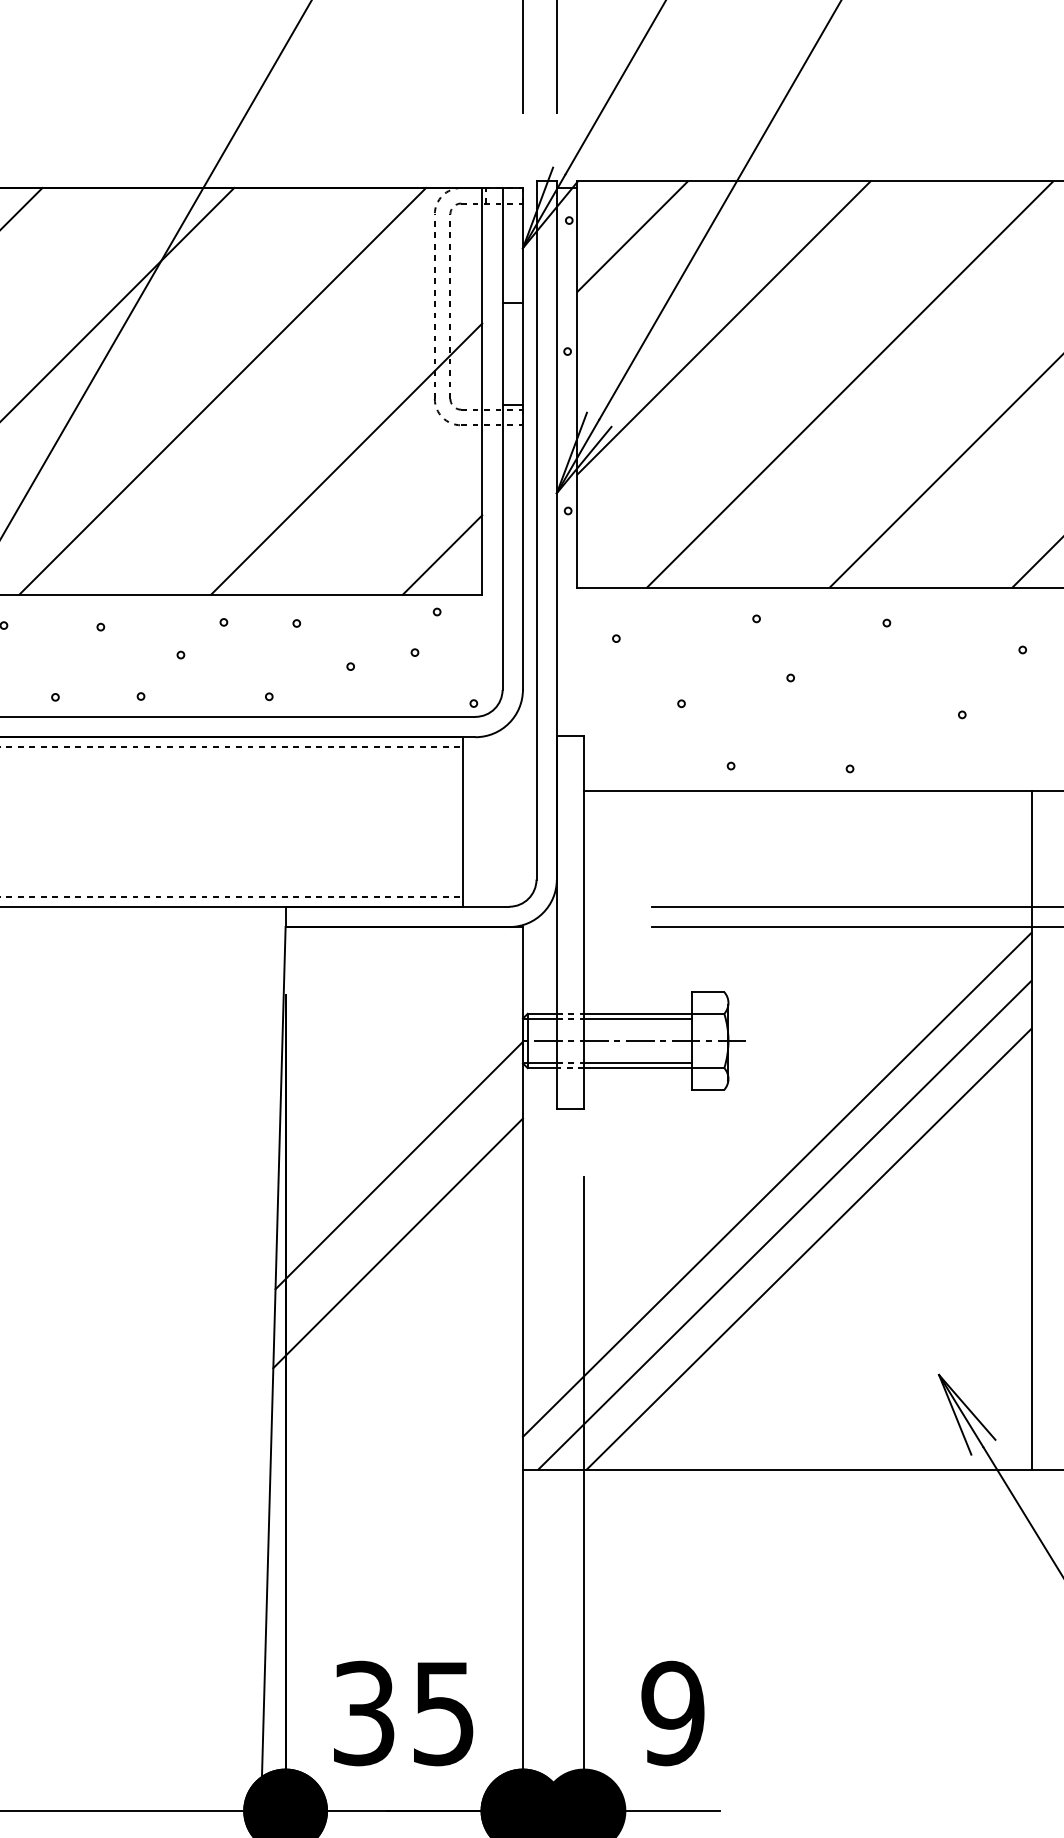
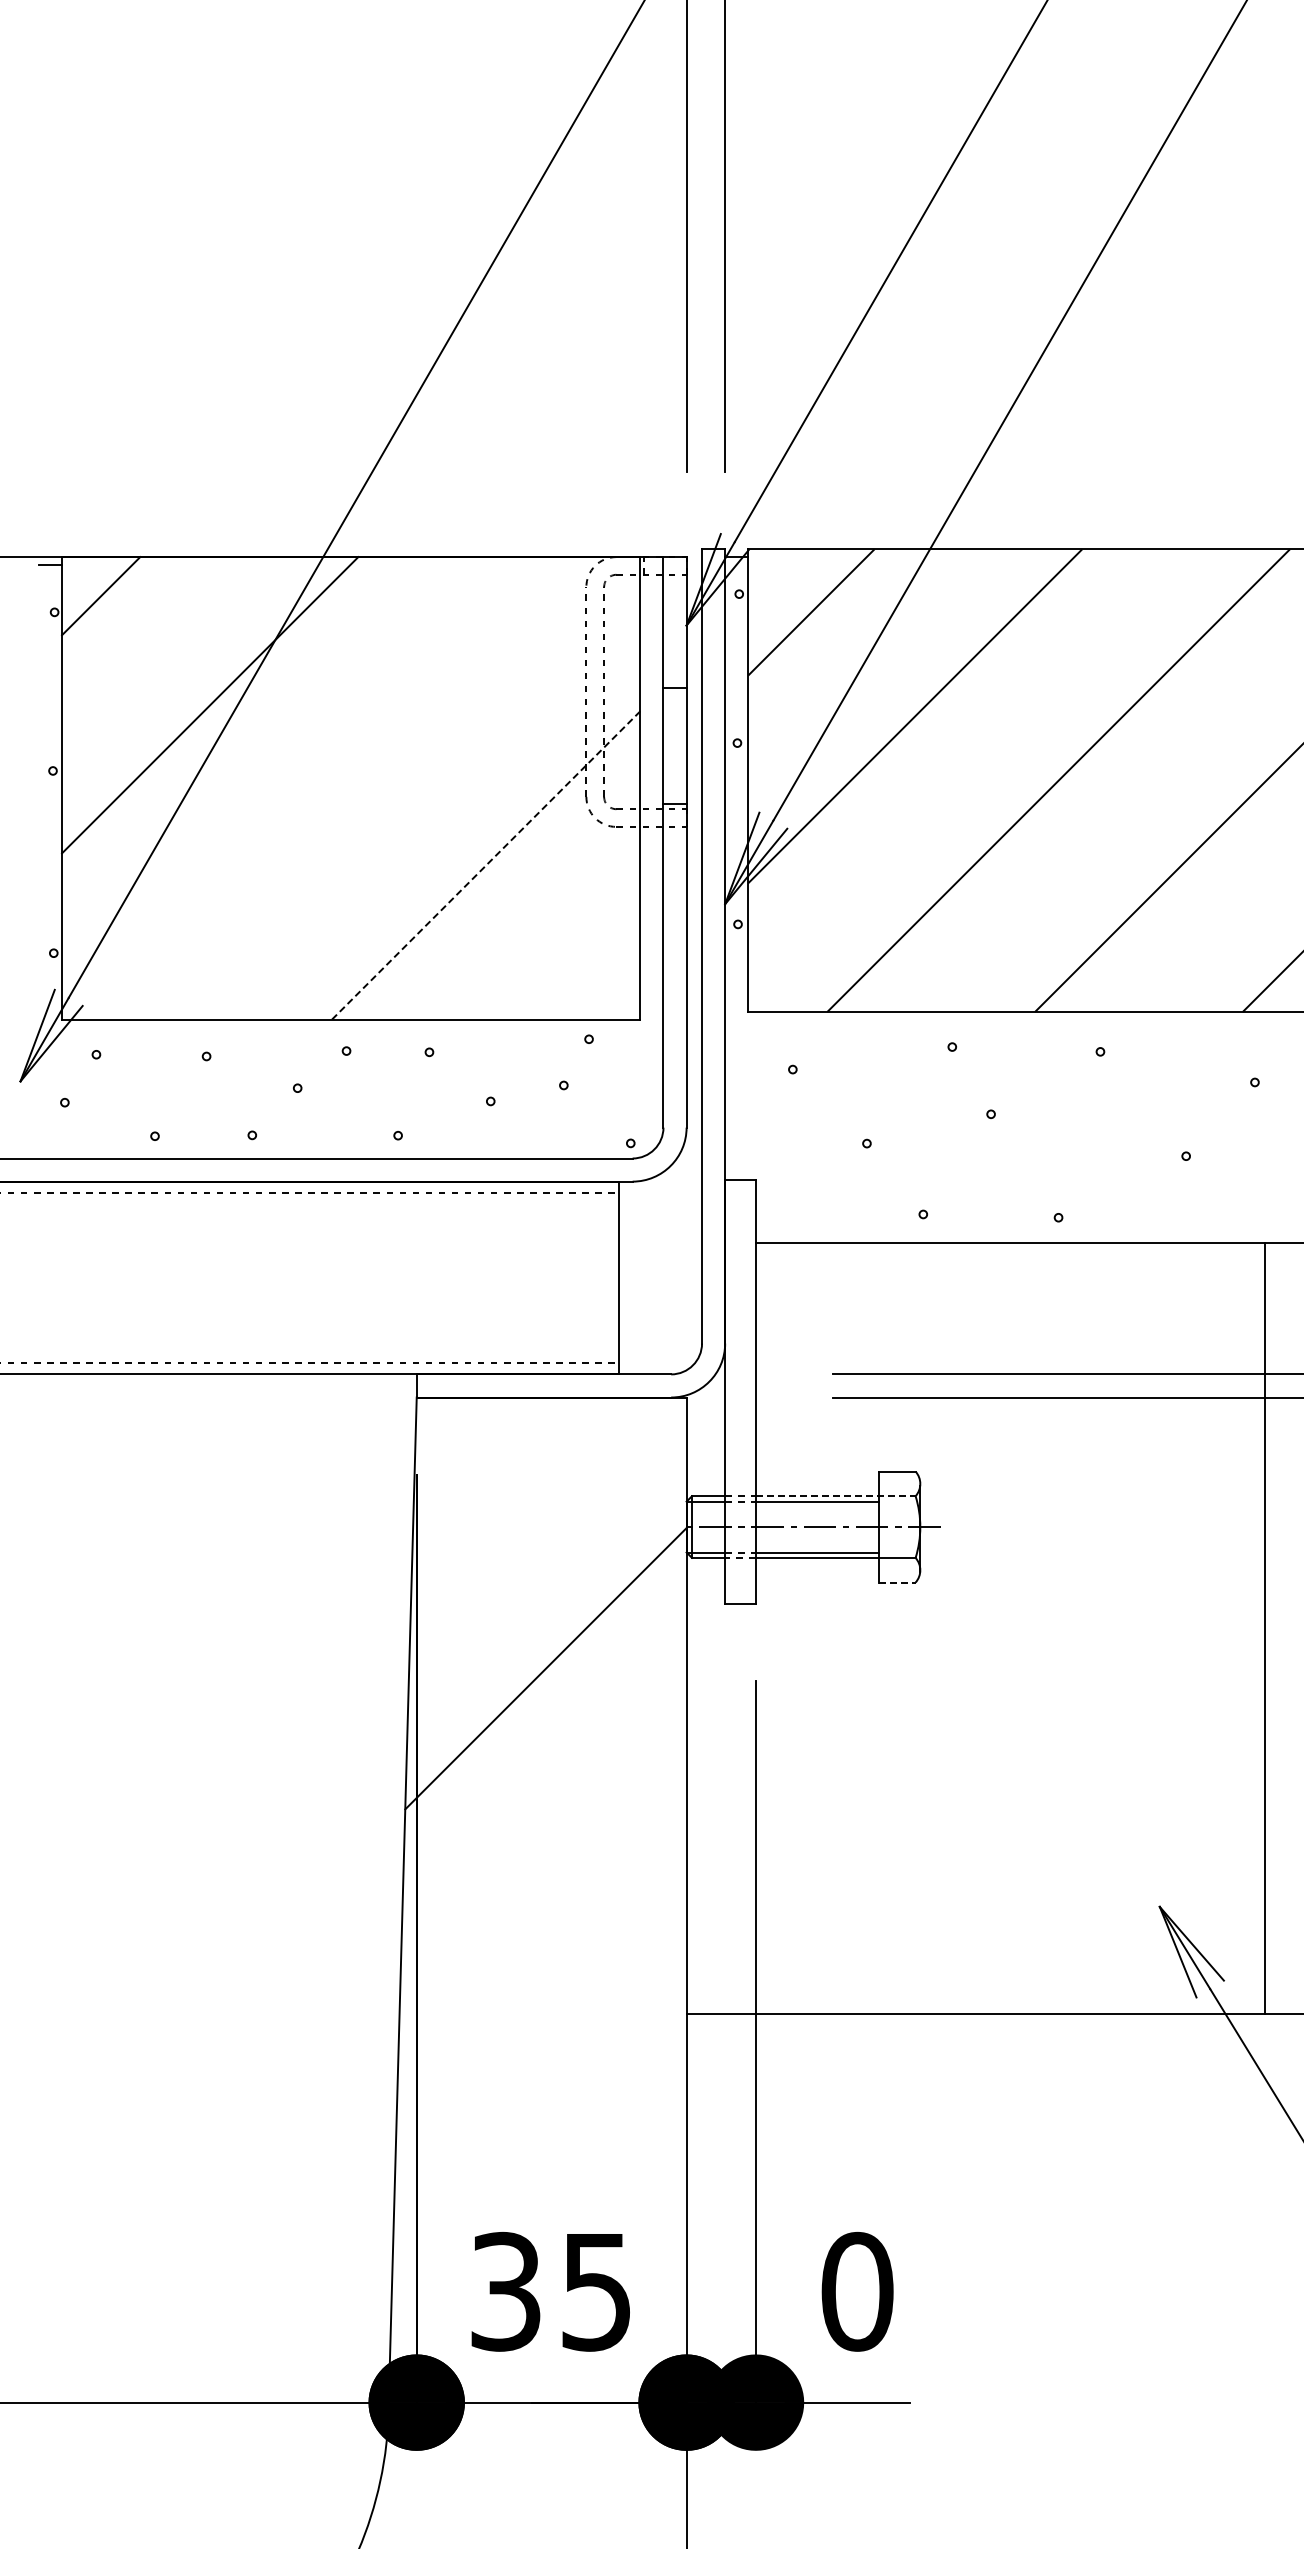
line: (222, 391) -> (344, 788), removed
line: (346, 459) -> (485, 865), solid -> dashed
line: (441, 555) -> (594, 974), removed
line: (653, 1014) -> (835, 1496), solid -> dashed
line: (708, 1089) -> (897, 1582), solid -> dashed
line: (777, 1184) -> (975, 1690), removed
line: (784, 1225) -> (984, 1736), removed
line: (397, 1243) -> (544, 1757), removed
line: (808, 1248) -> (1011, 1763), removed
text: (673, 1713) -> (857, 2291), 9 -> 0

